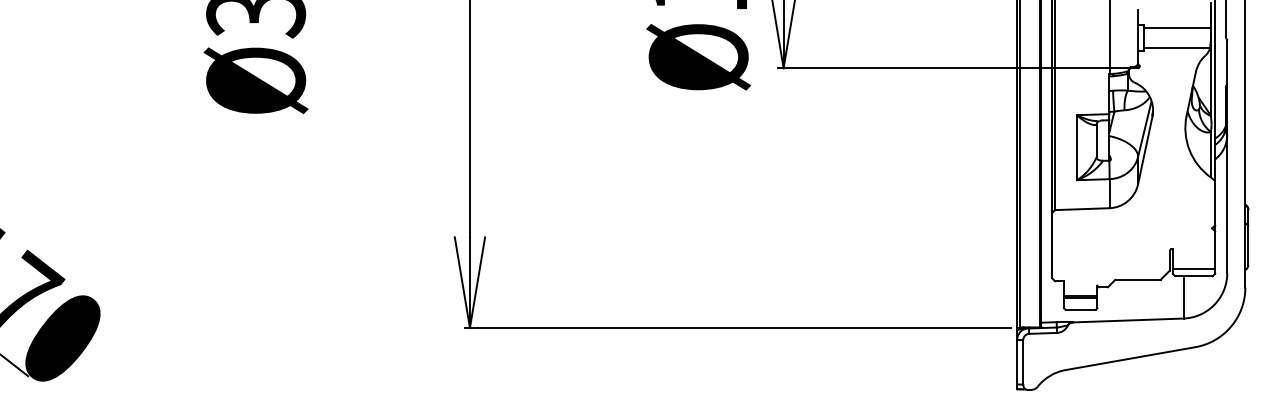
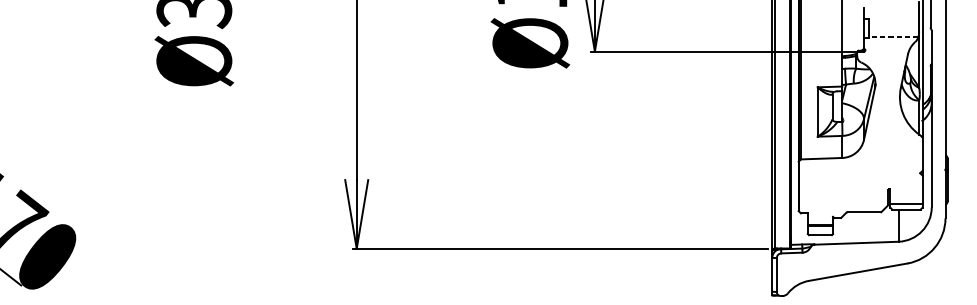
line: (1177, 27) -> (893, 20), removed
line: (1177, 48) -> (893, 36), solid -> dashed

